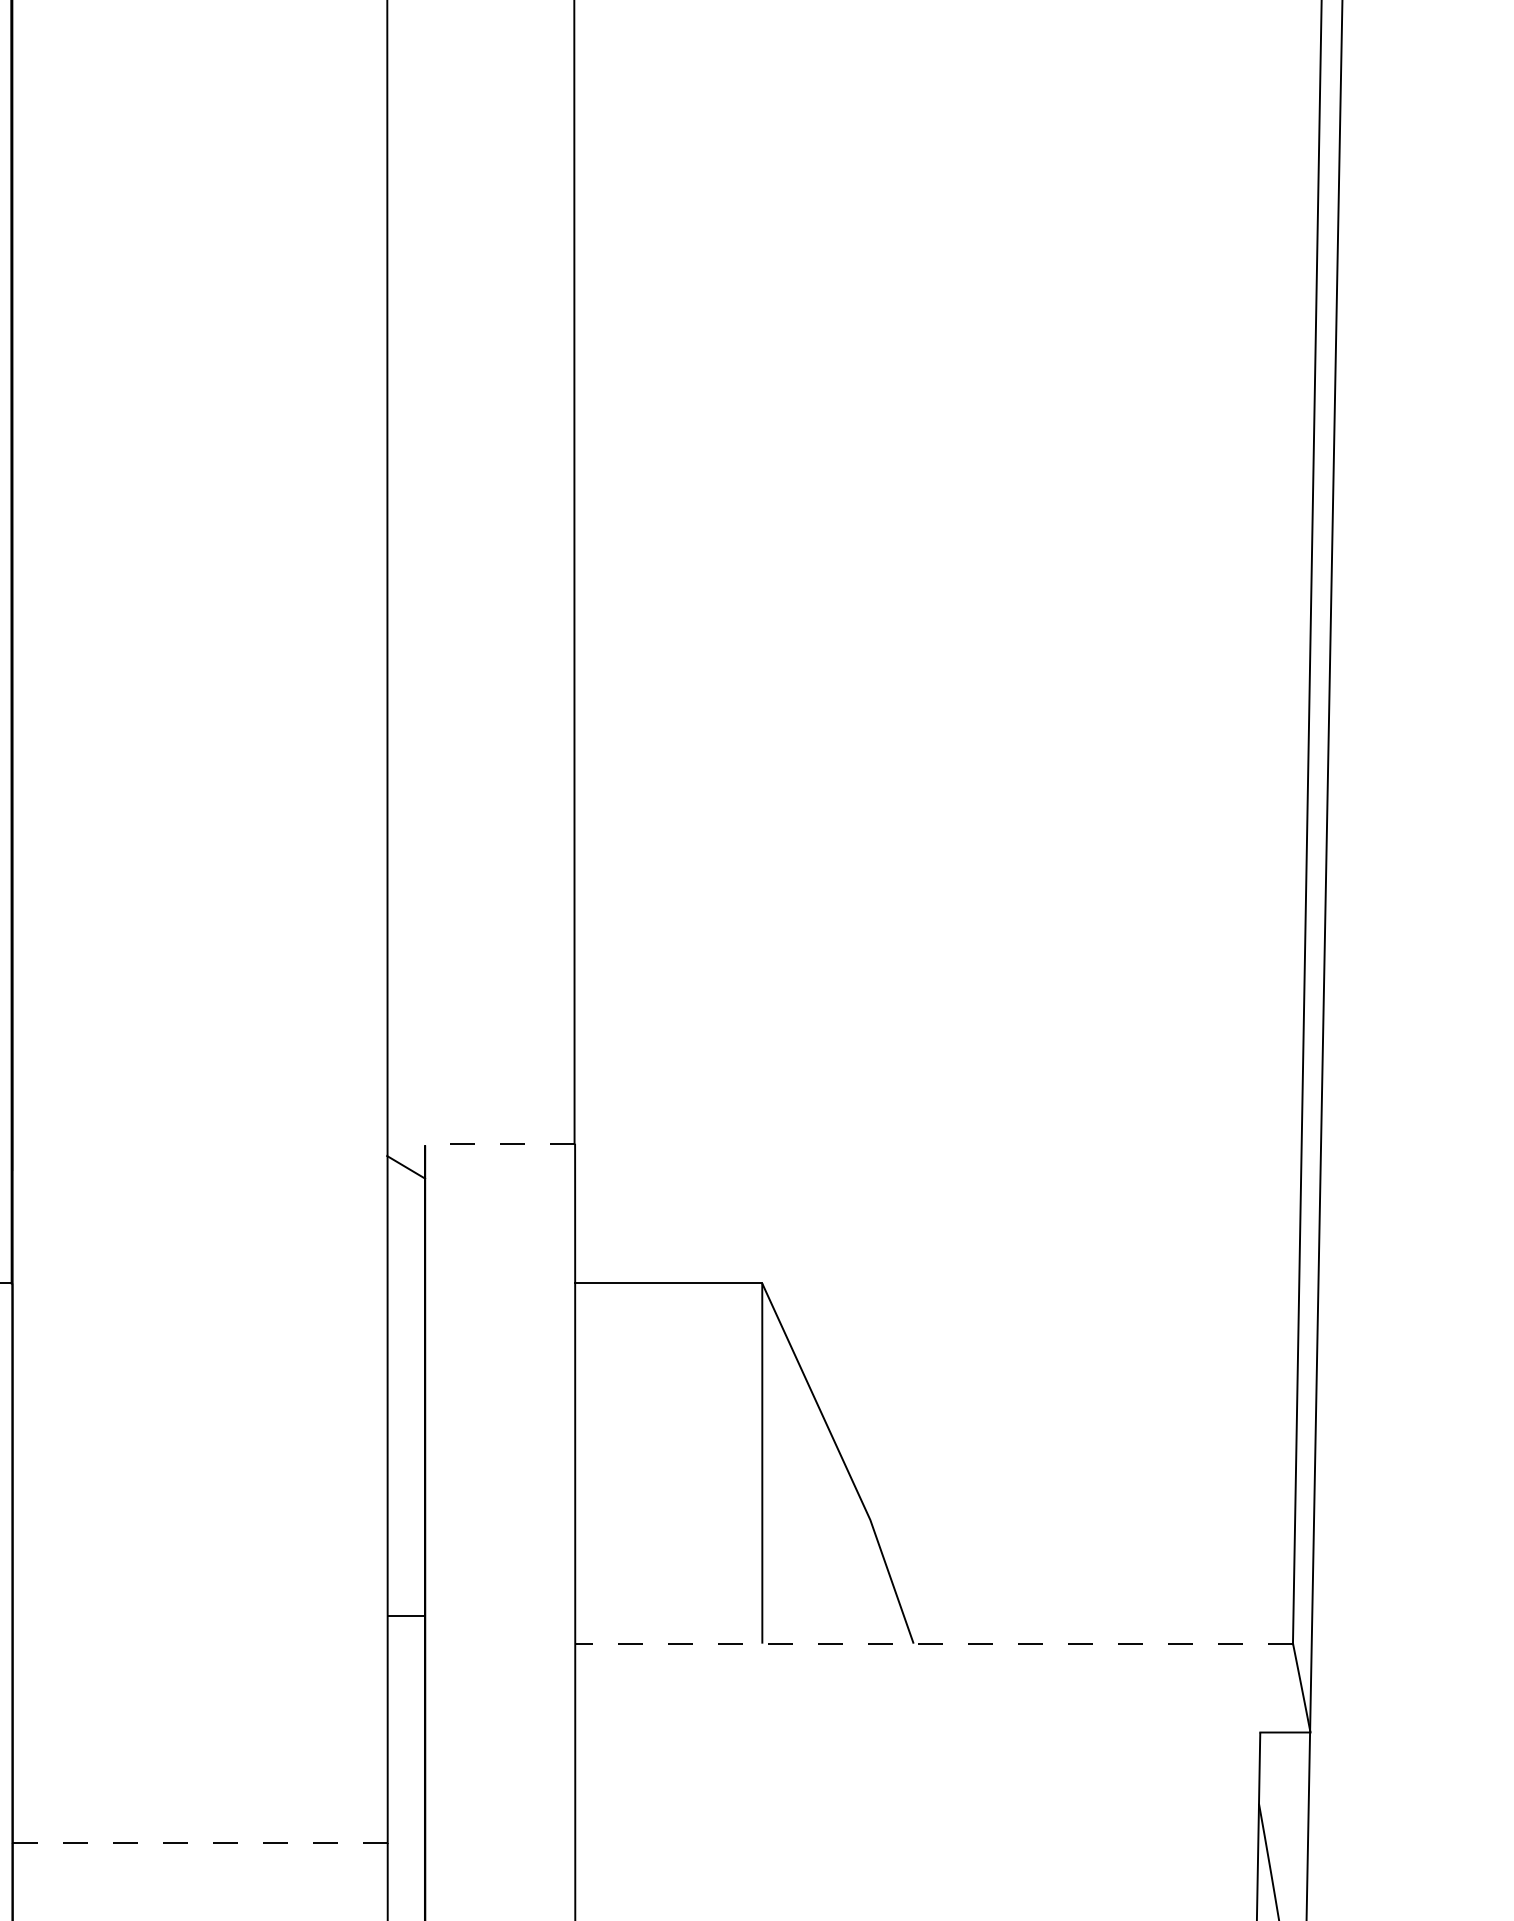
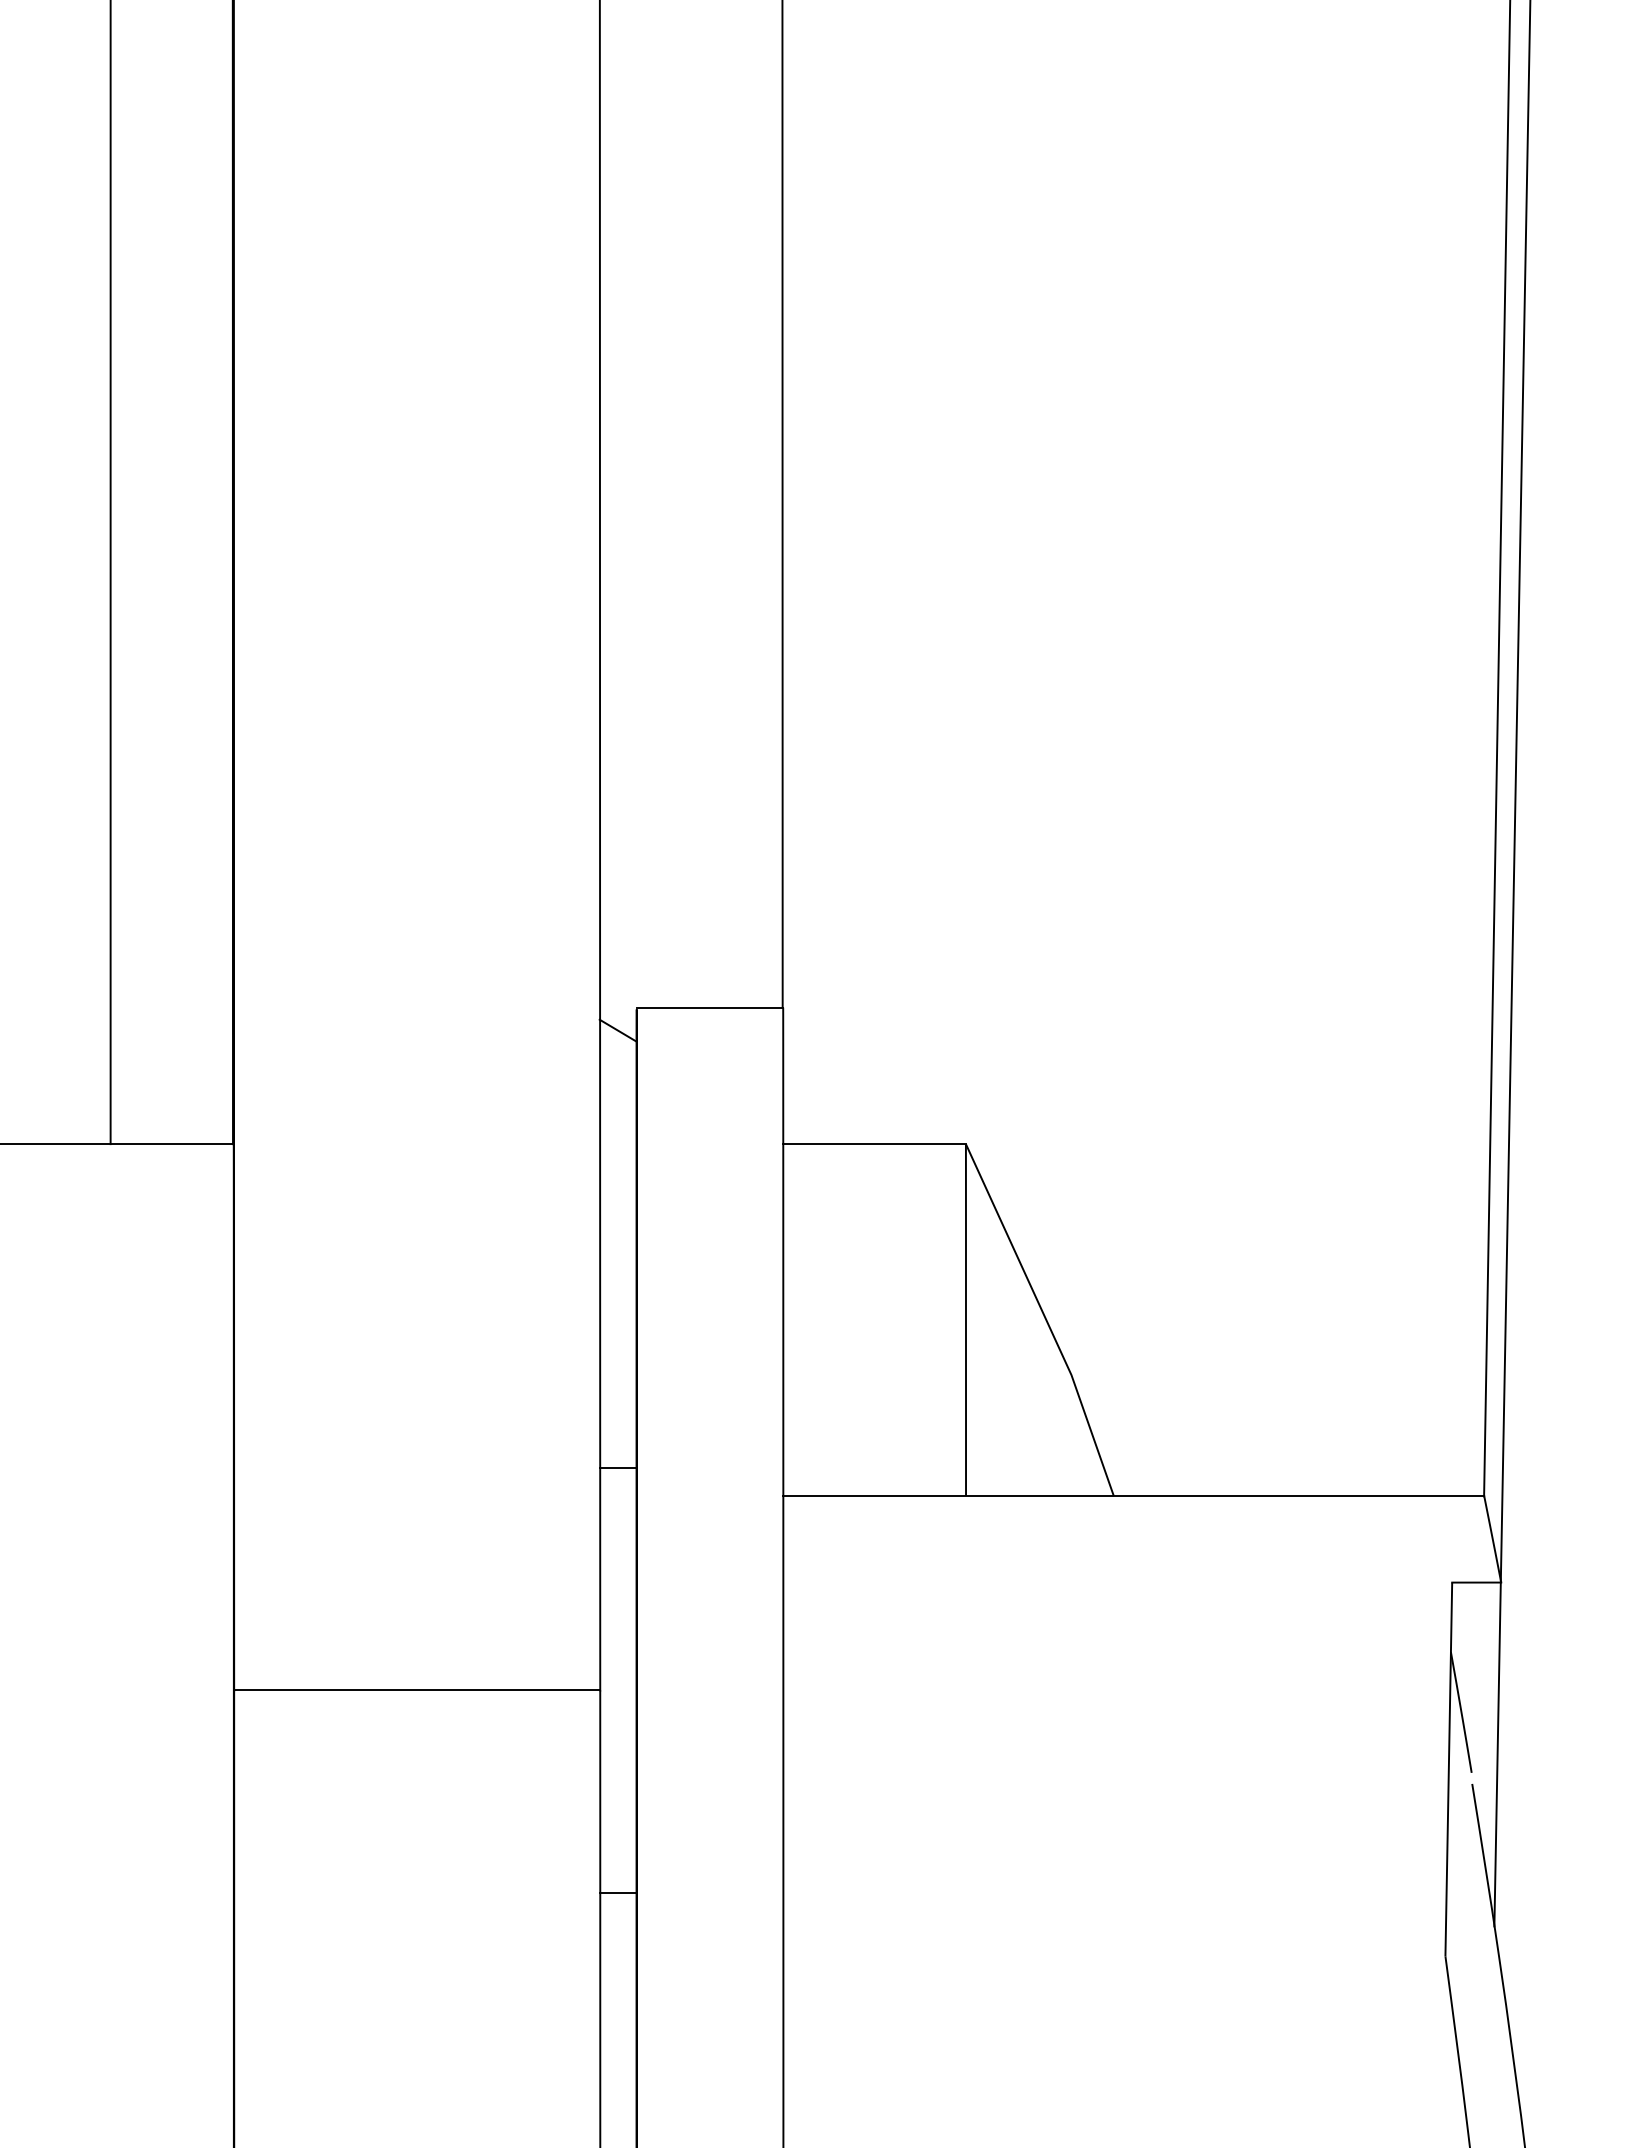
line: (499, 1143) -> (709, 1007), dashed -> solid
line: (933, 1643) -> (1133, 1495), dashed -> solid
line: (200, 1843) -> (417, 1690), dashed -> solid

